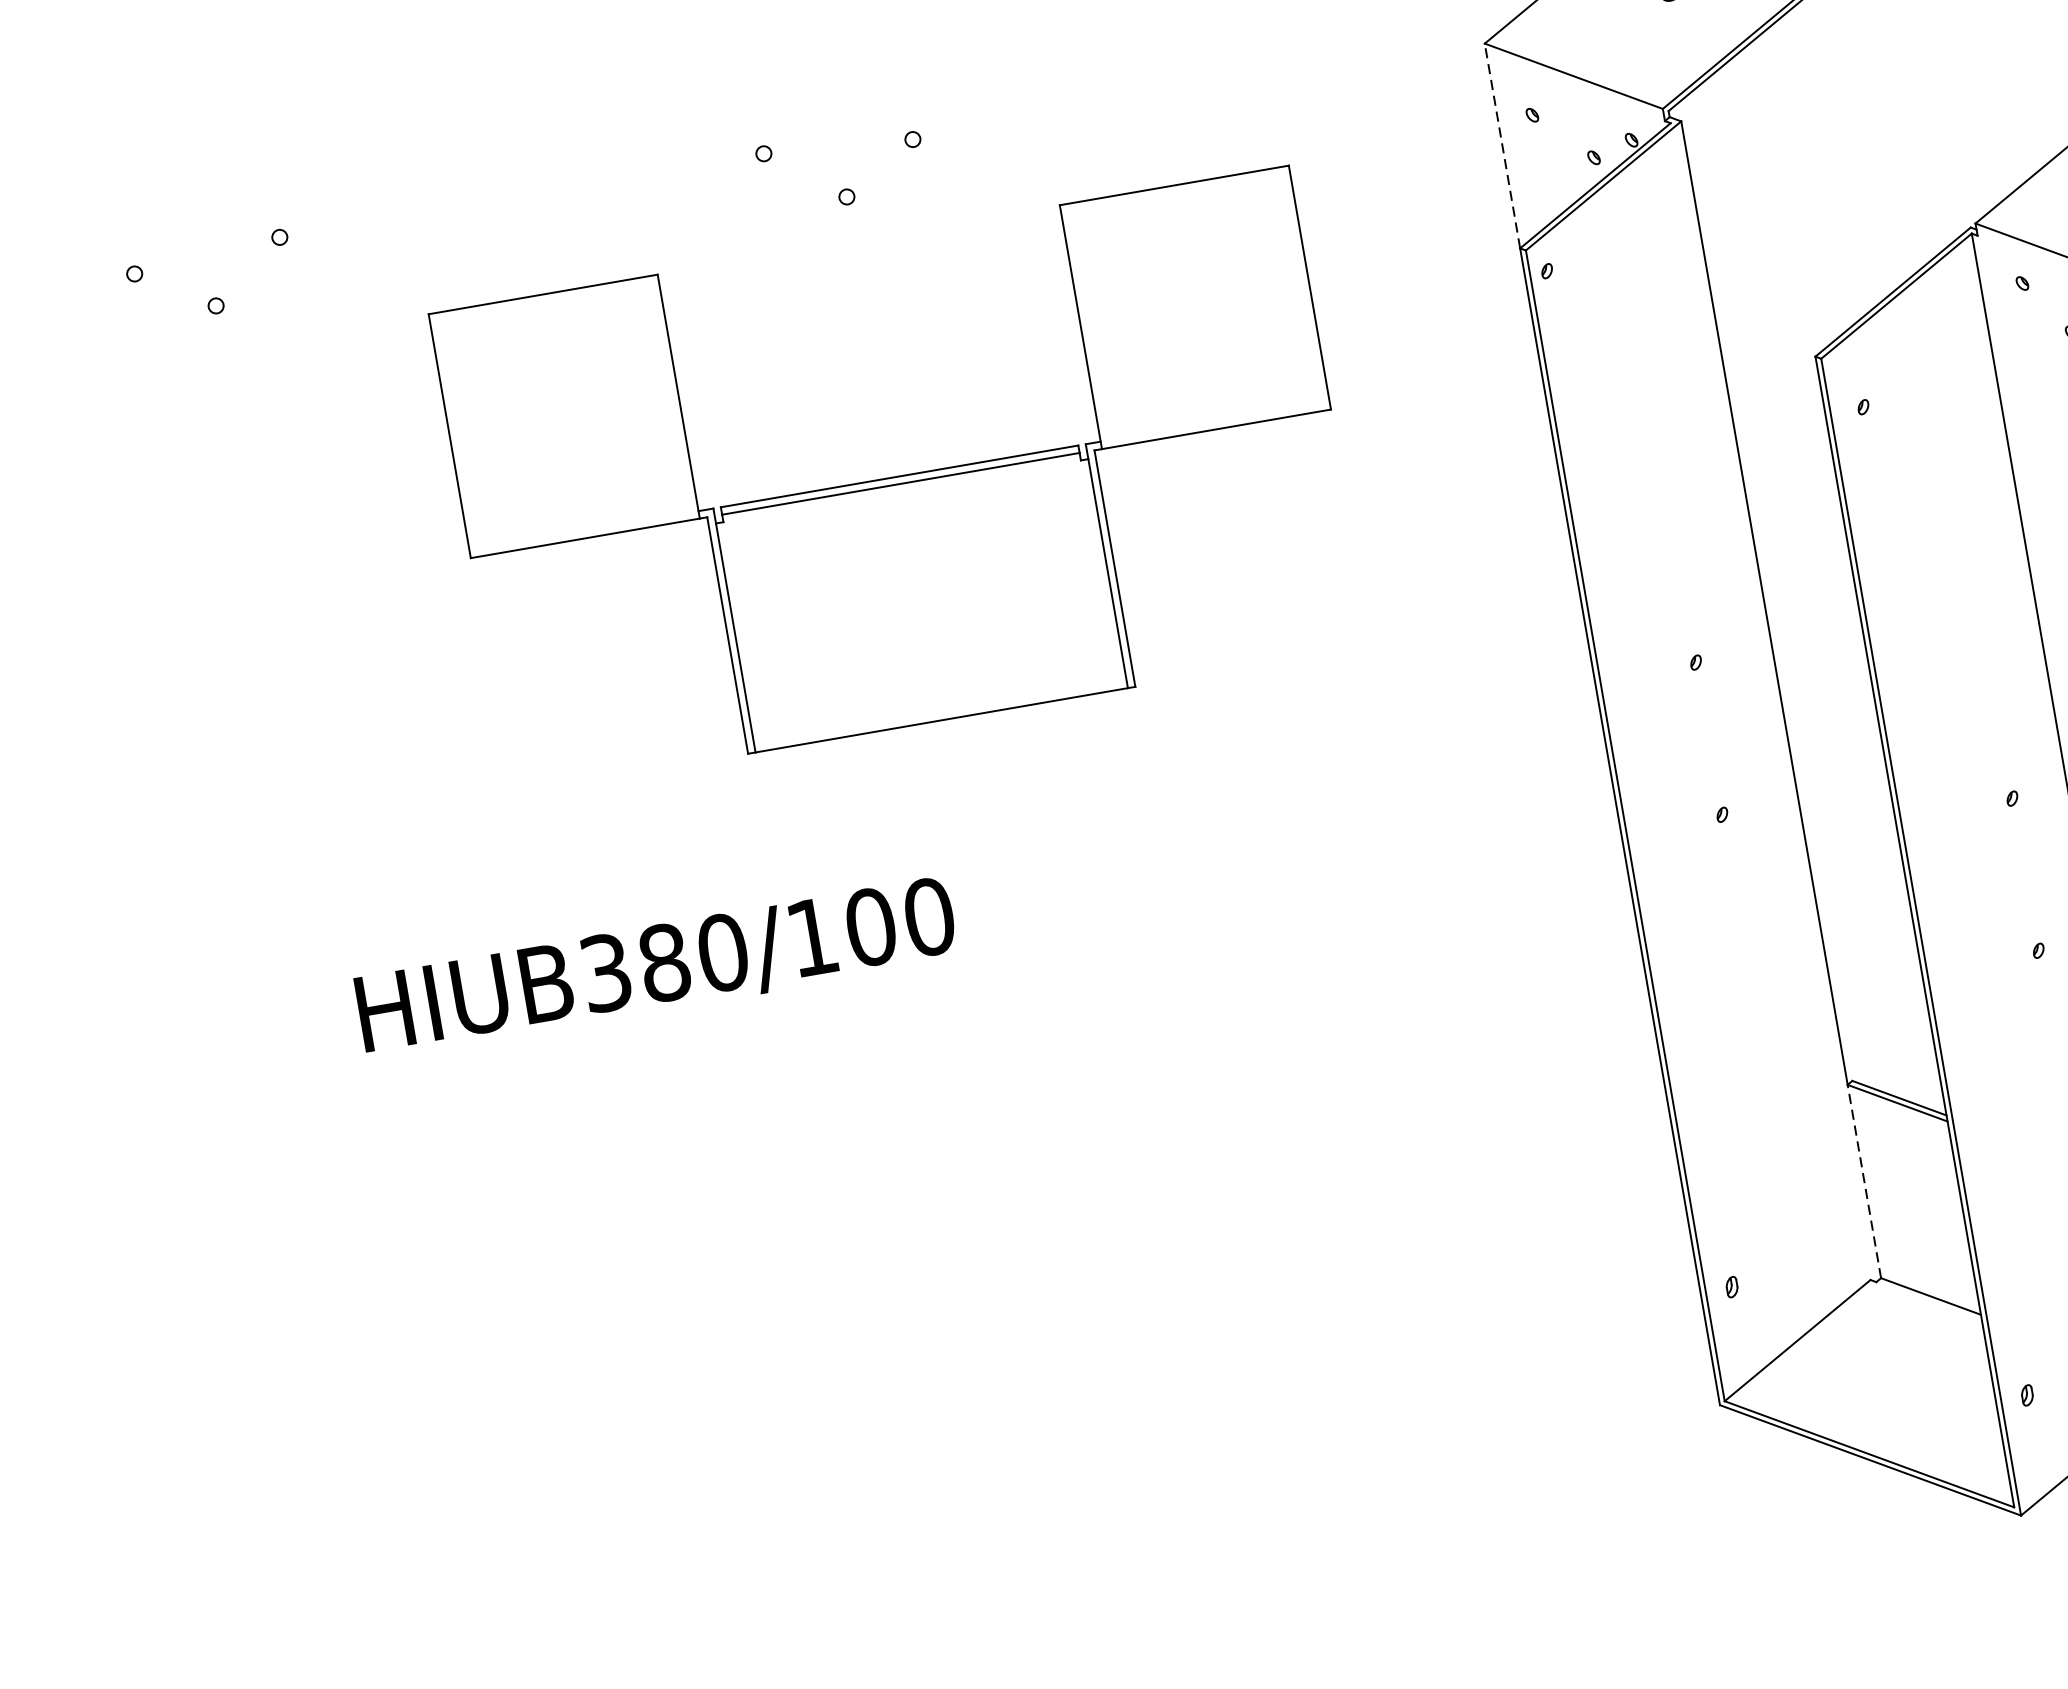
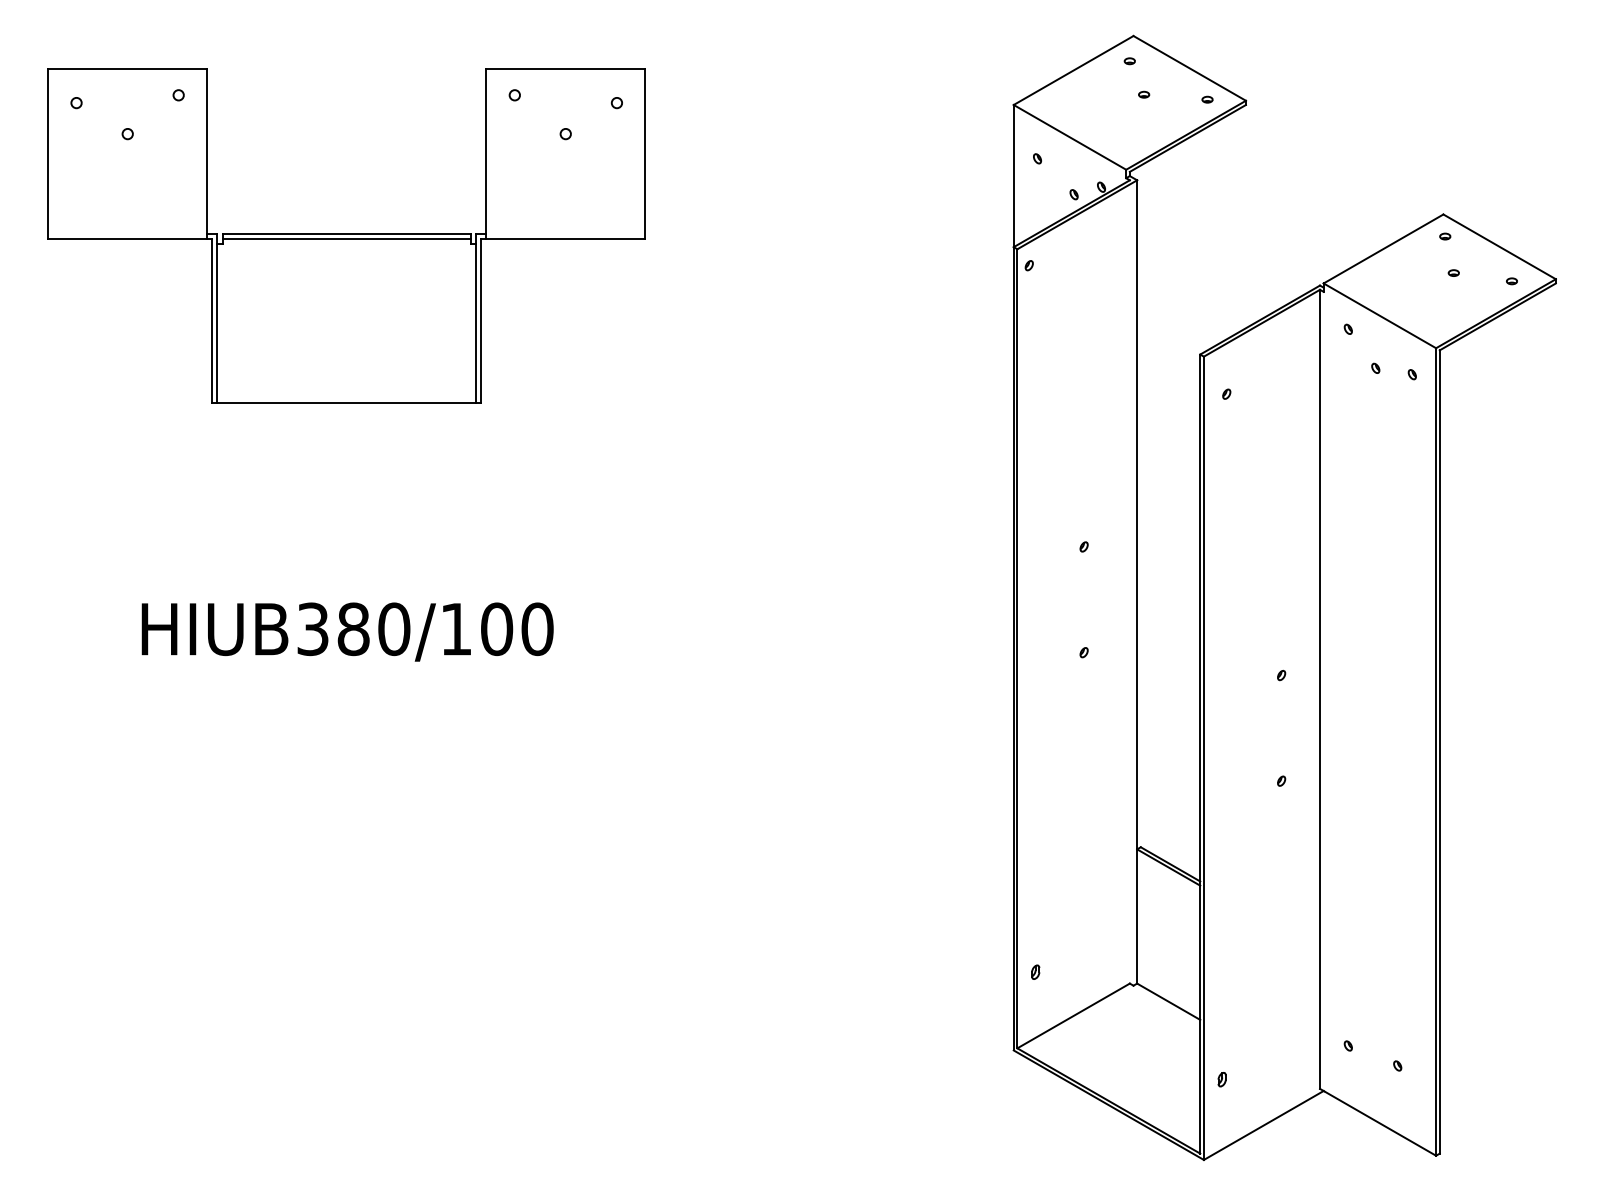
line: (1501, 145) -> (1013, 175), dashed -> solid
part: (899, 479) -> (346, 235), moved
line: (1864, 1180) -> (1137, 915), dashed -> solid

